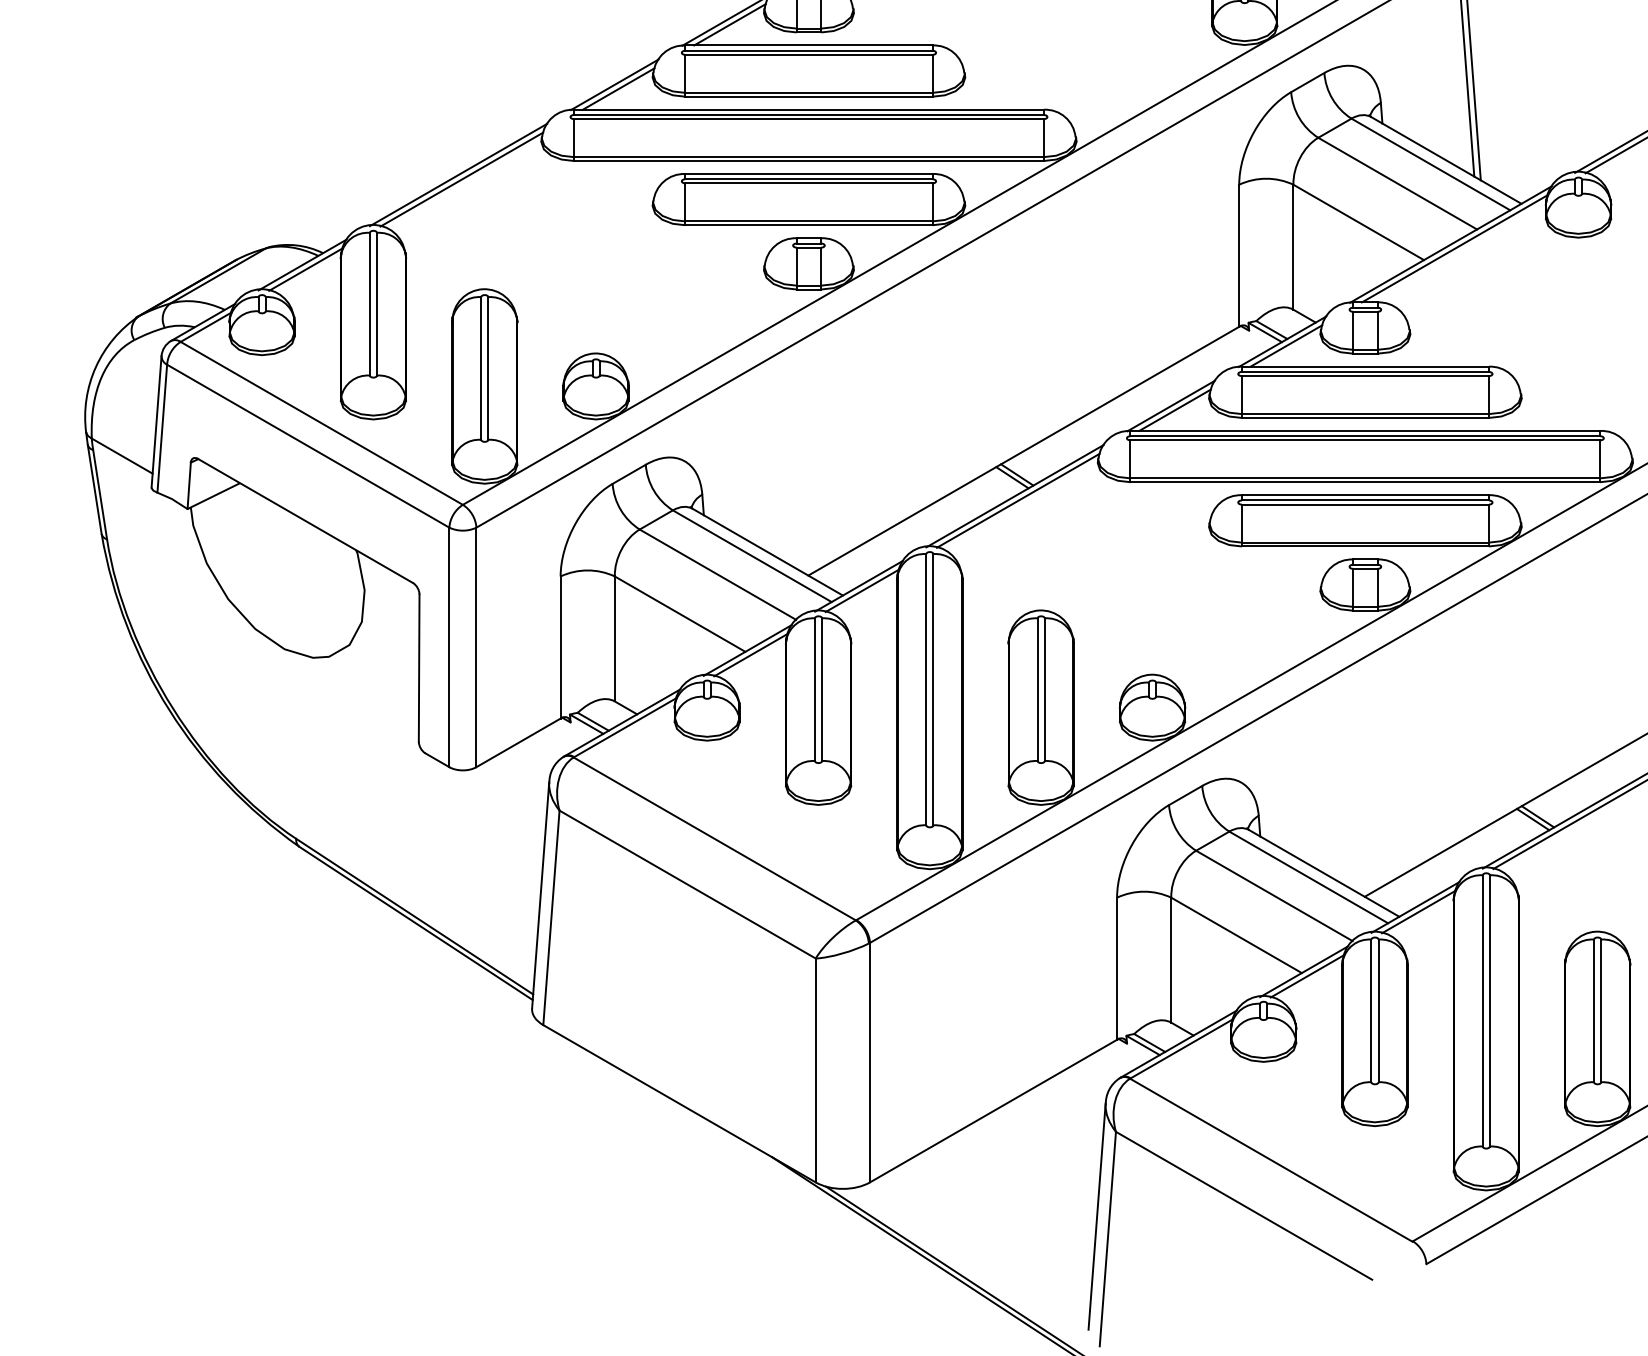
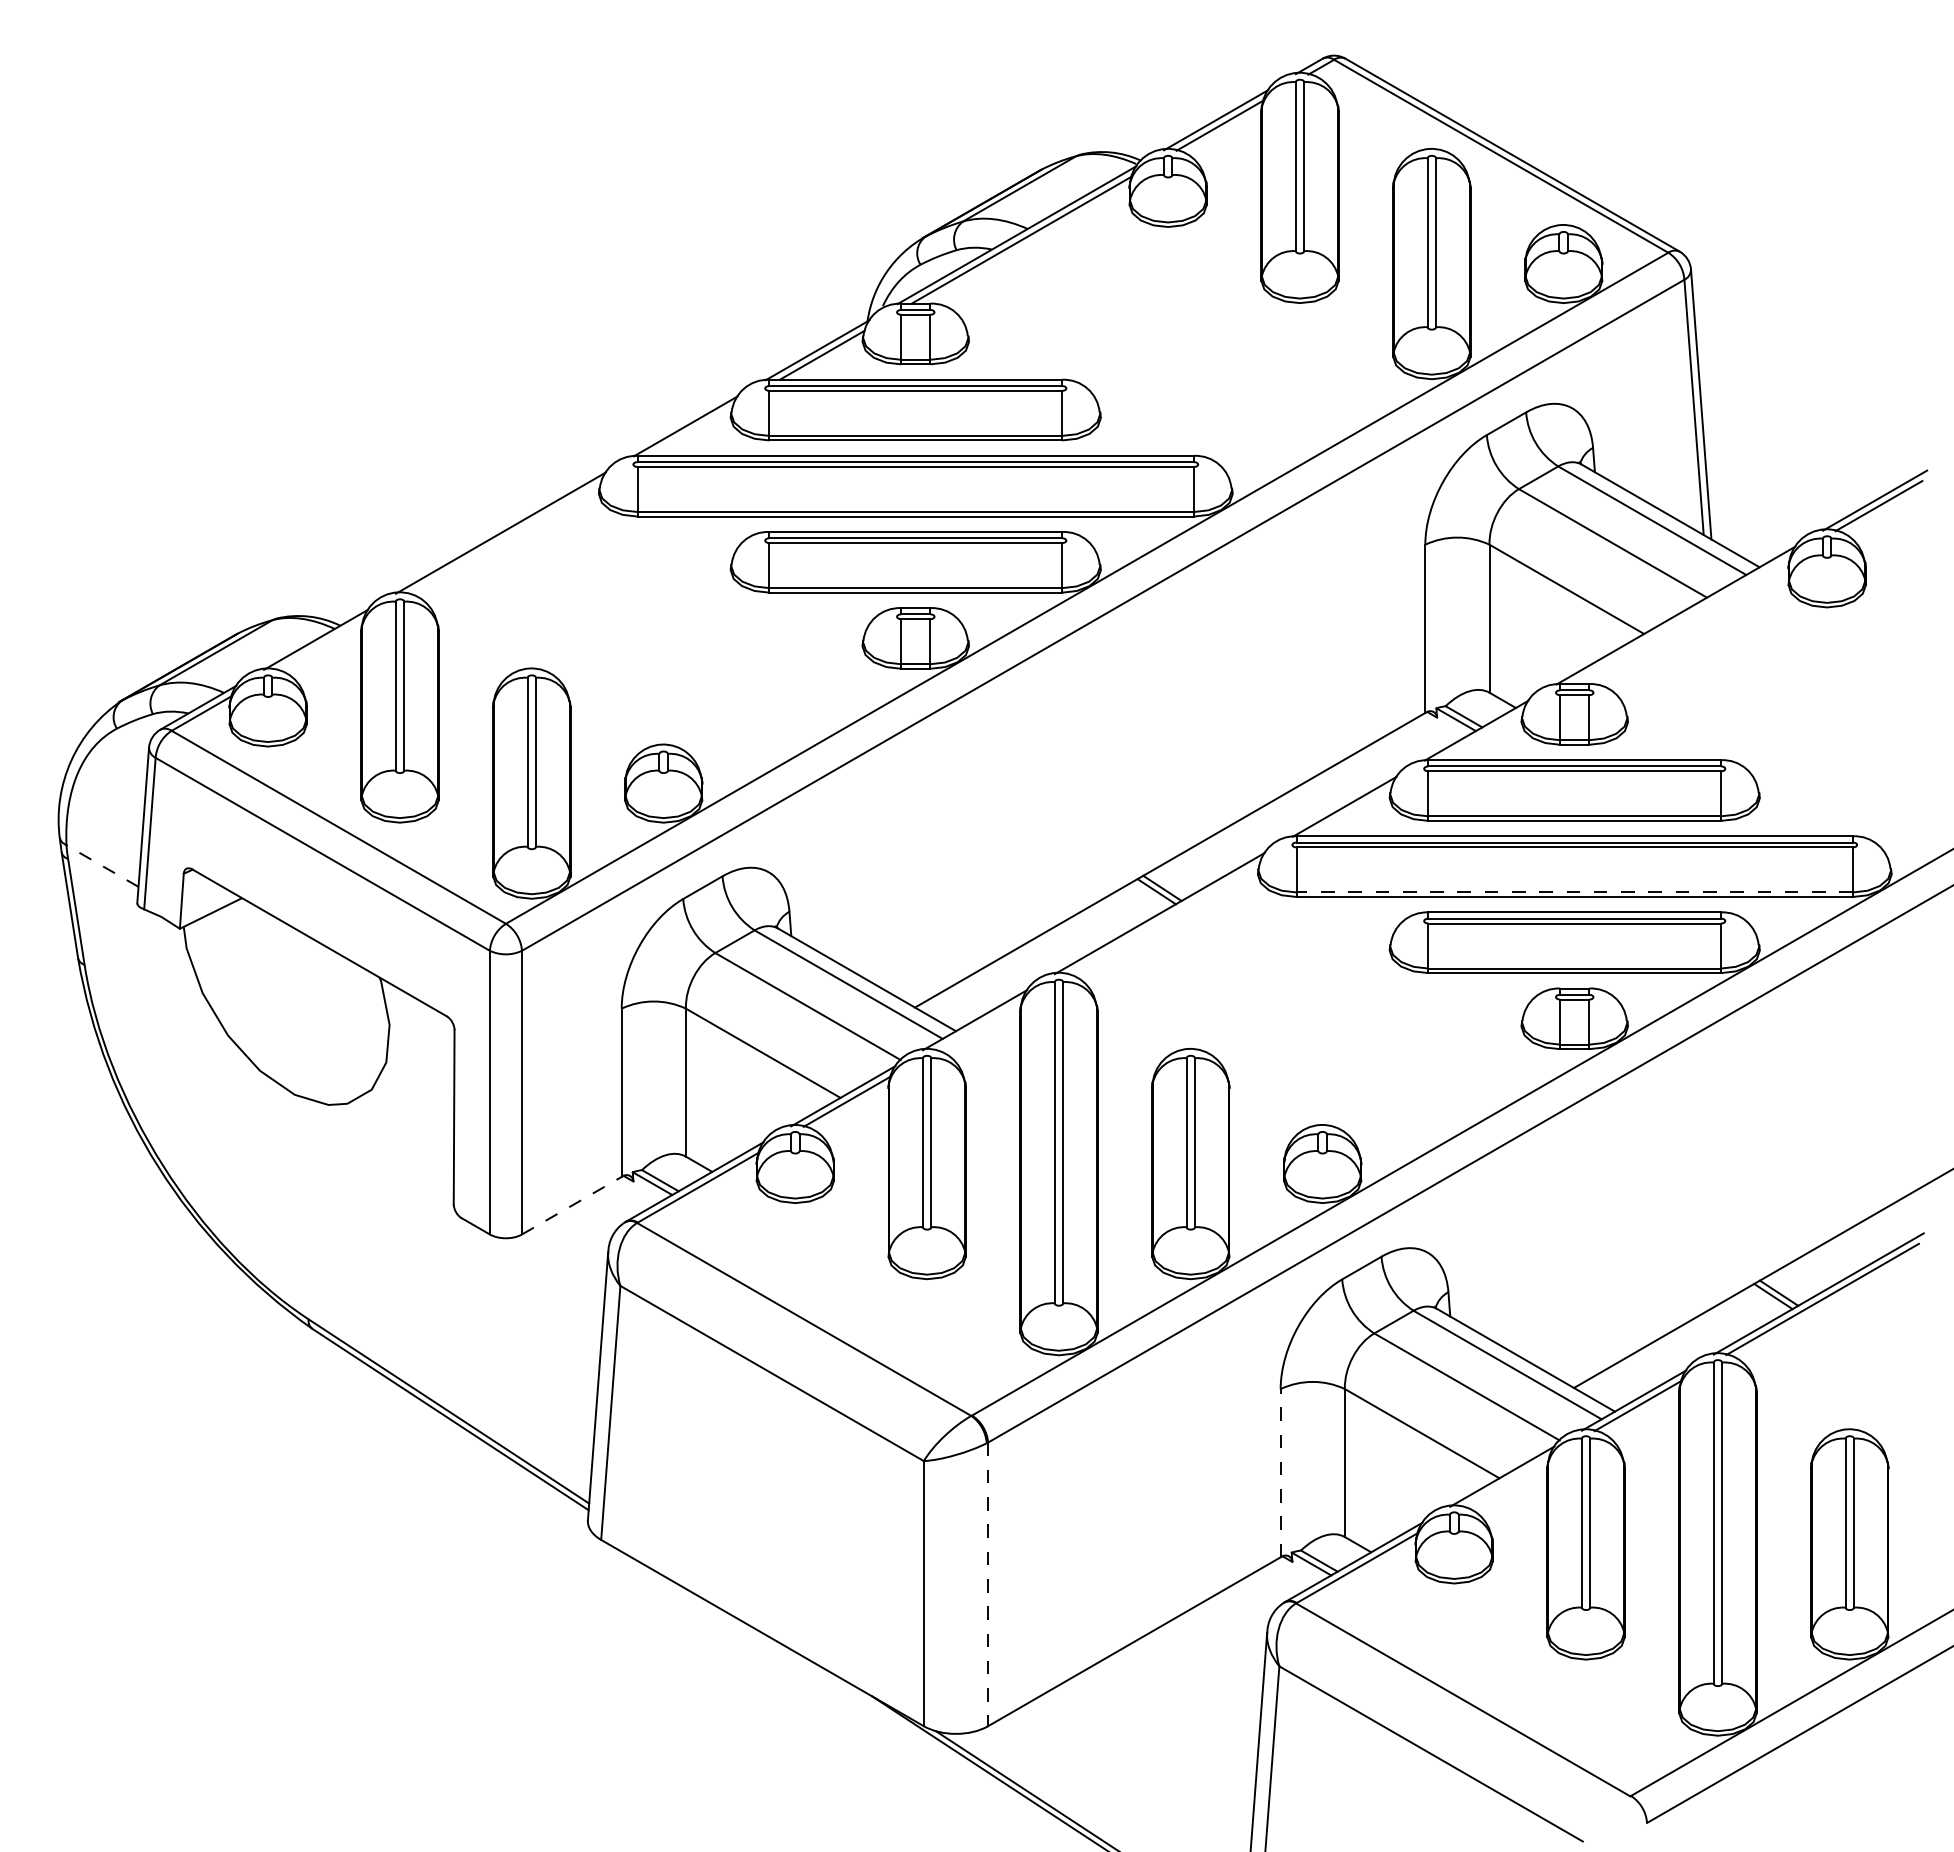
line: (618, 88) -> (690, 430), removed
line: (461, 179) -> (504, 538), removed
line: (1454, 248) -> (1680, 620), removed
line: (305, 269) -> (319, 645), removed
line: (1285, 345) -> (1480, 735), removed
line: (1175, 410) -> (1349, 811), removed
line: (122, 456) -> (102, 866), solid -> dashed
line: (1365, 478) -> (1574, 892), solid -> dashed
line: (1018, 500) -> (1163, 918), removed
line: (861, 590) -> (978, 1025), removed
line: (518, 742) -> (571, 1205), solid -> dashed
line: (1116, 968) -> (1280, 1472), solid -> dashed
line: (1306, 976) -> (1505, 1482), removed
line: (870, 1062) -> (988, 1584), solid -> dashed

